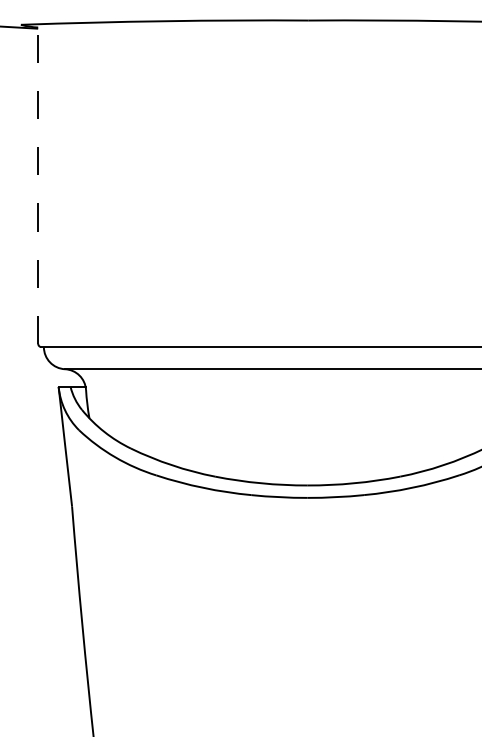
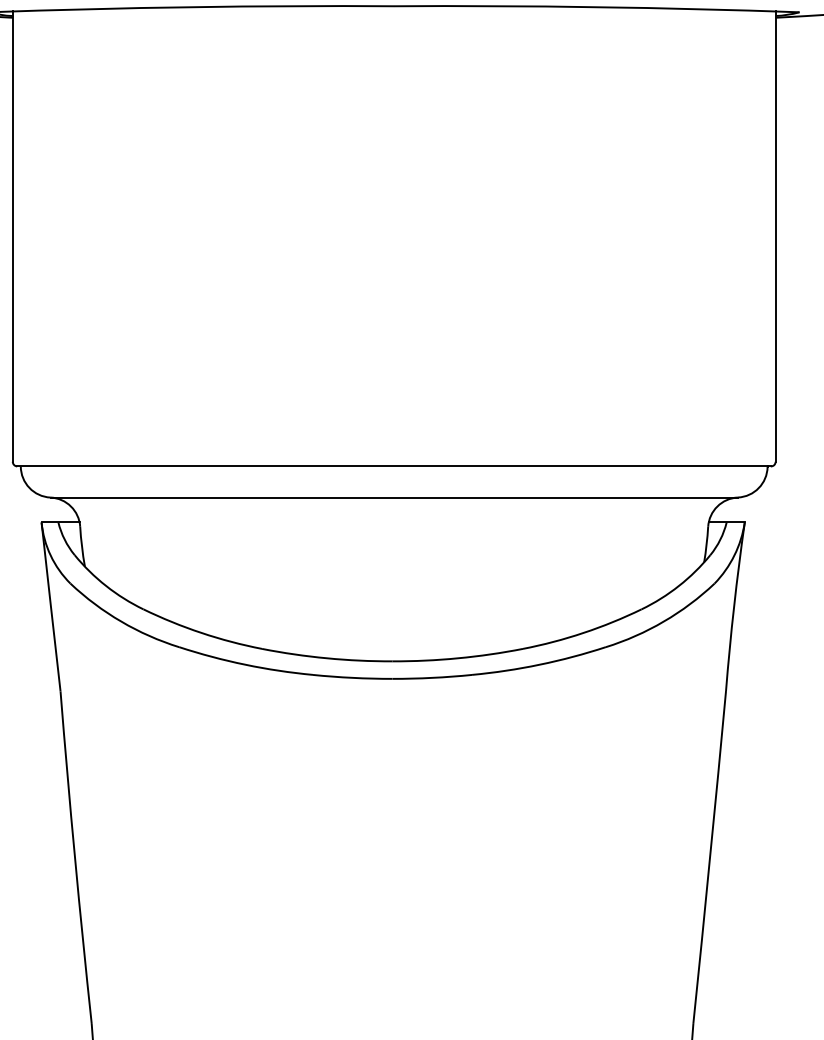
line: (38, 183) -> (12, 236), dashed -> solid

